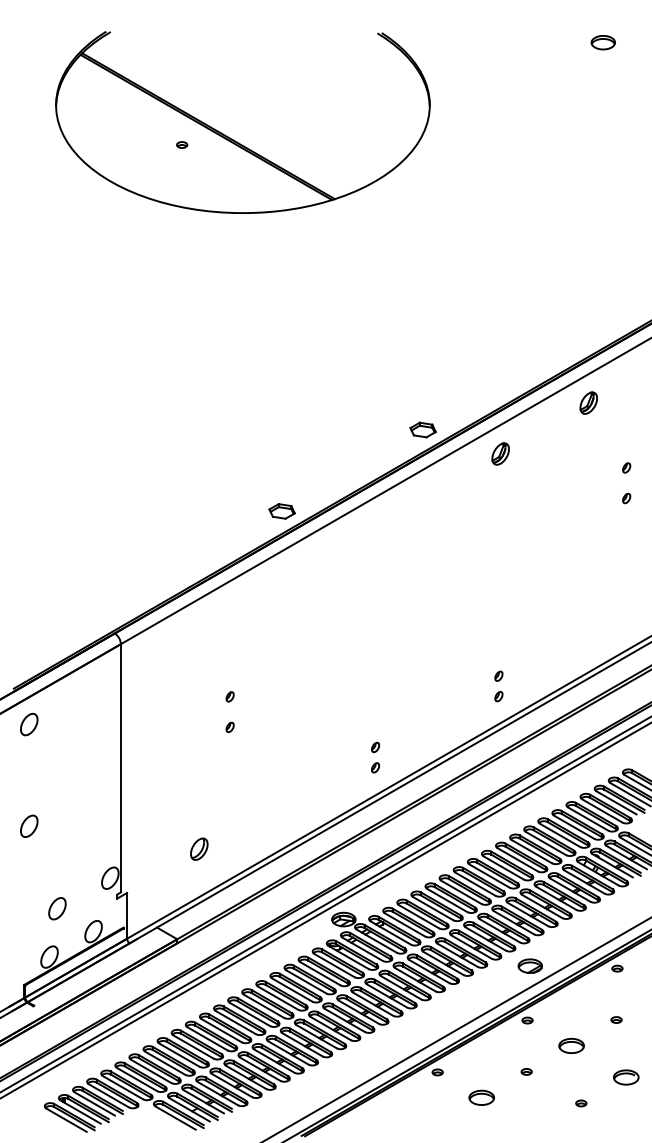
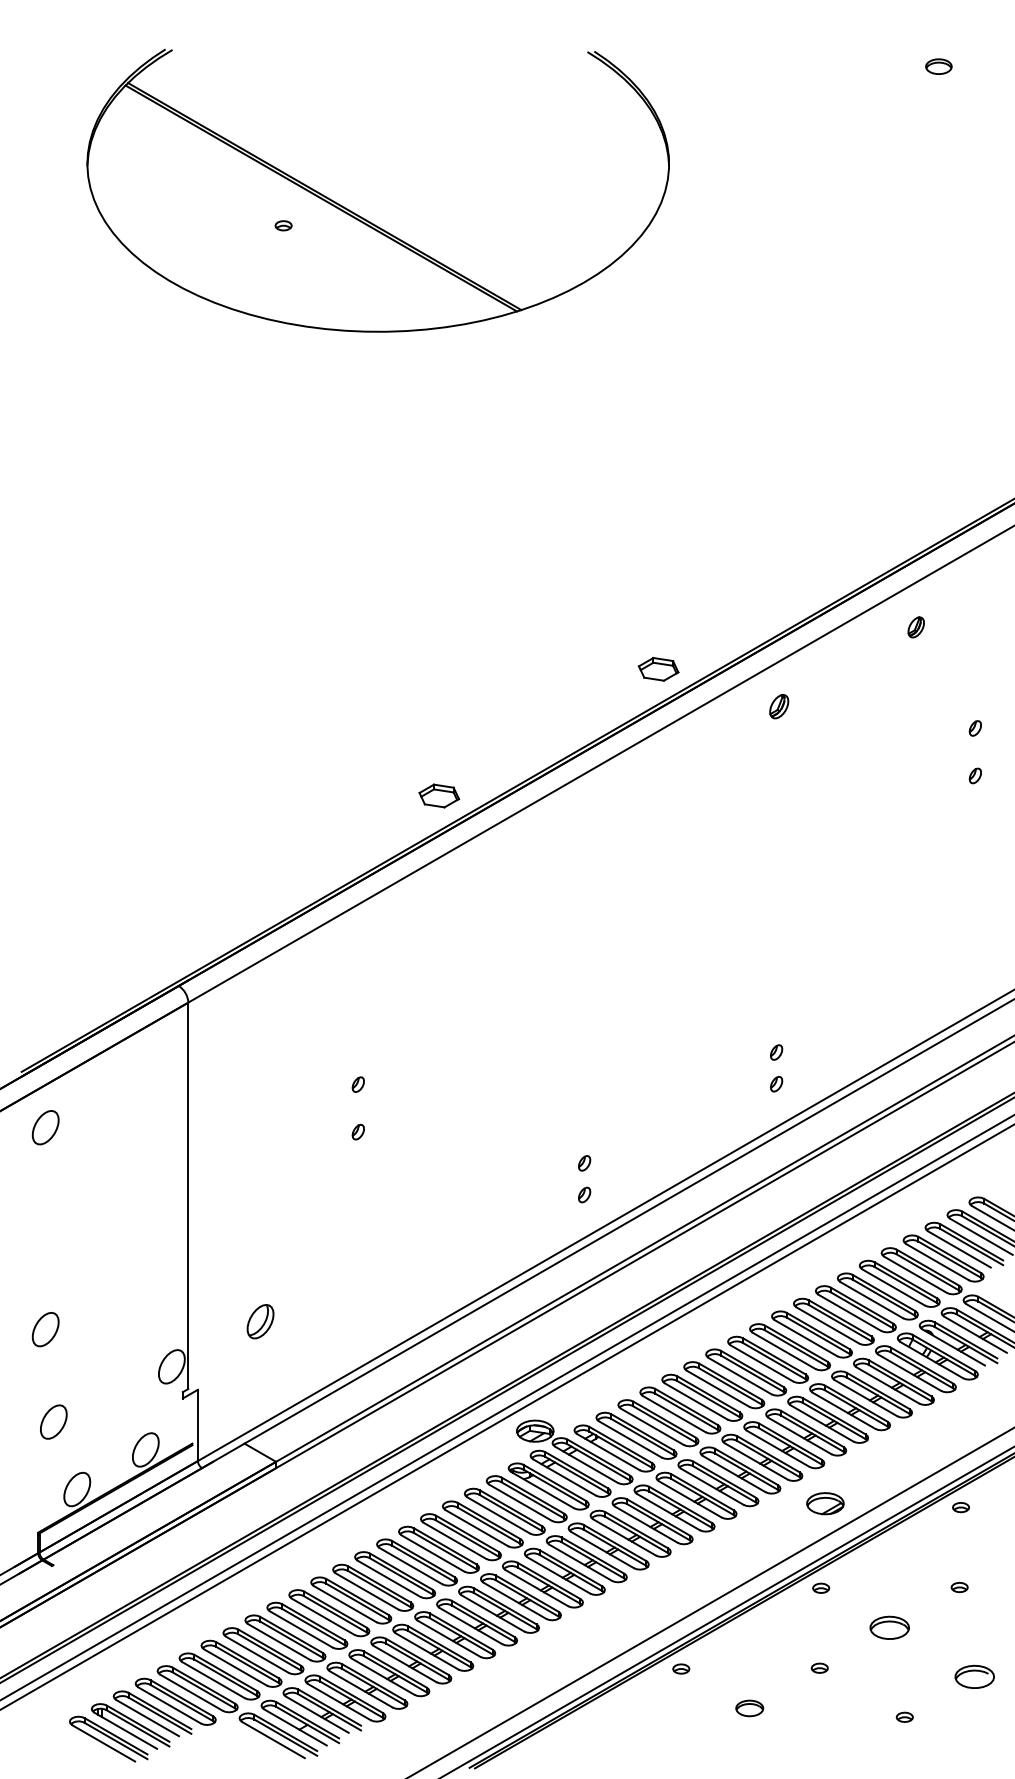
part: (602, 42) -> (937, 66), size x0.7
part: (588, 402) -> (916, 626), size x0.6
part: (500, 453) -> (779, 705), size x0.7
part: (29, 825) -> (46, 1328), moved
part: (199, 848) -> (260, 1320), moved
part: (57, 908) -> (53, 1421), moved
part: (481, 1097) -> (749, 1708), size x0.7

